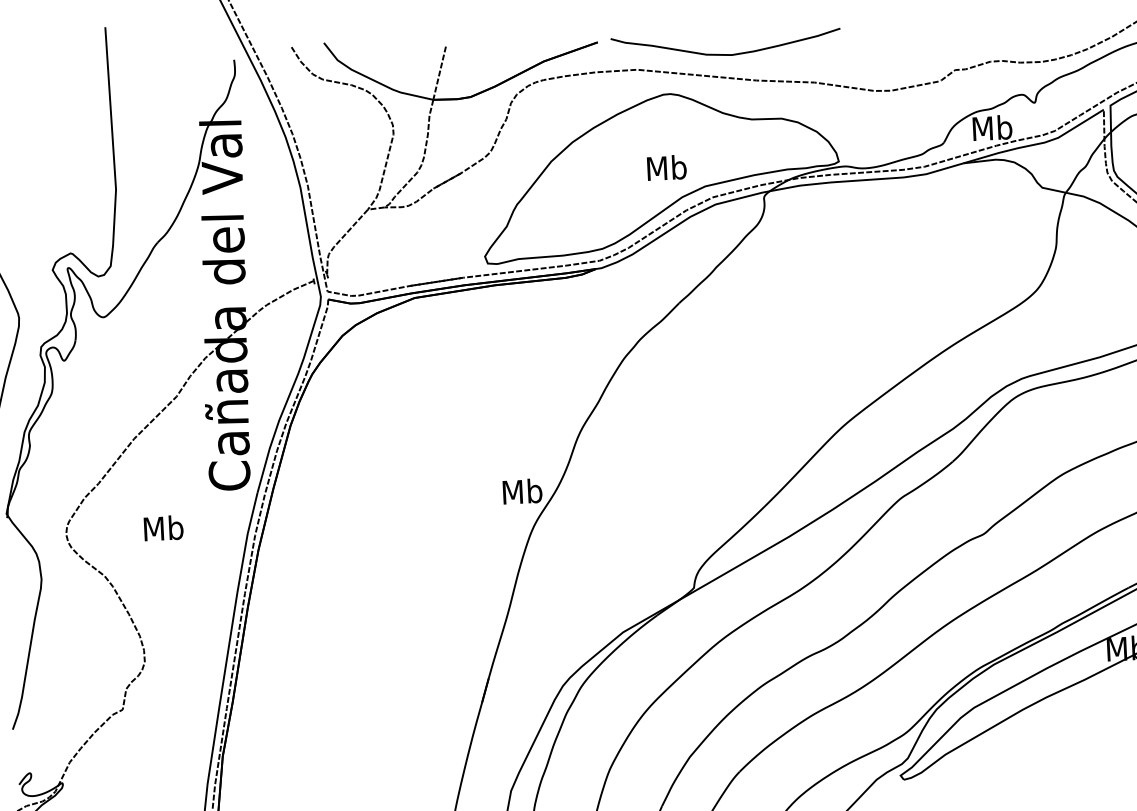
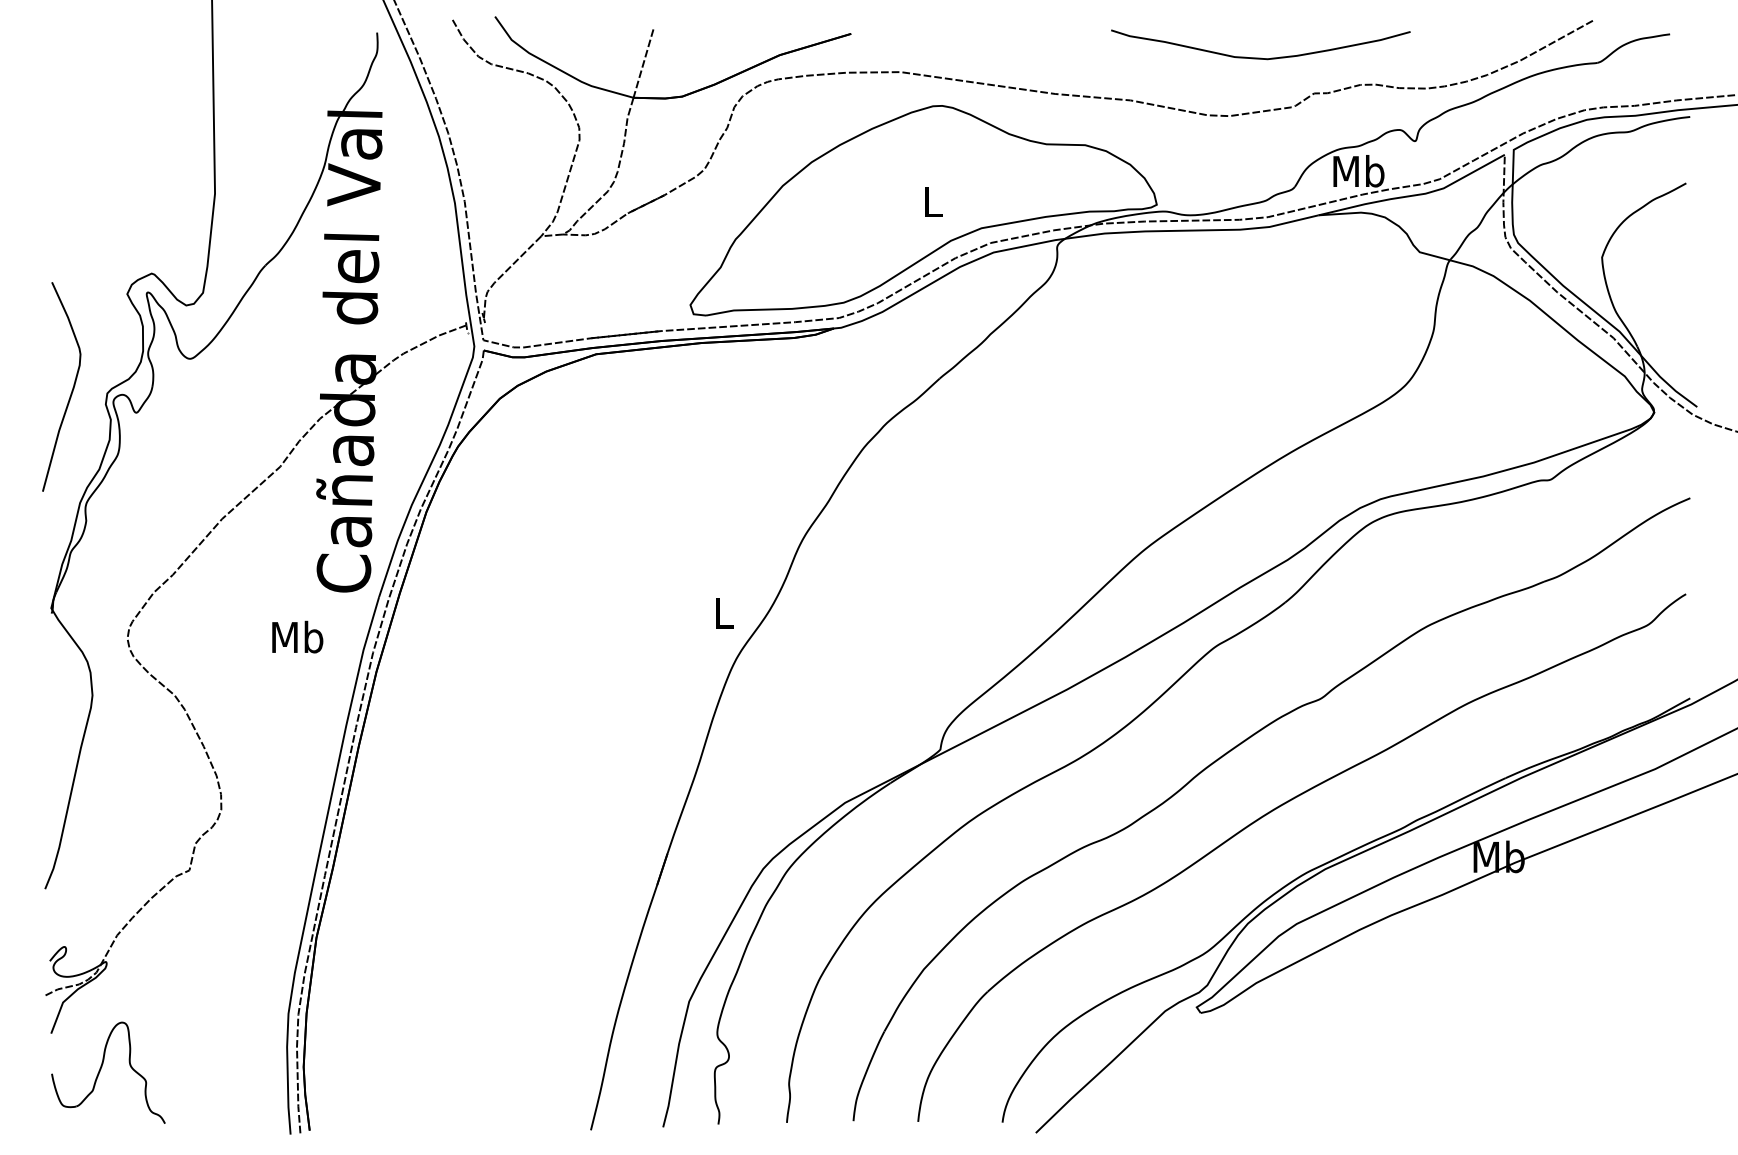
curve: (726, 54) -> (1260, 57), moved
text: (666, 167) -> (932, 201), Mb -> L
text: (522, 491) -> (723, 612), Mb -> L
text: (163, 527) -> (297, 636), moved

